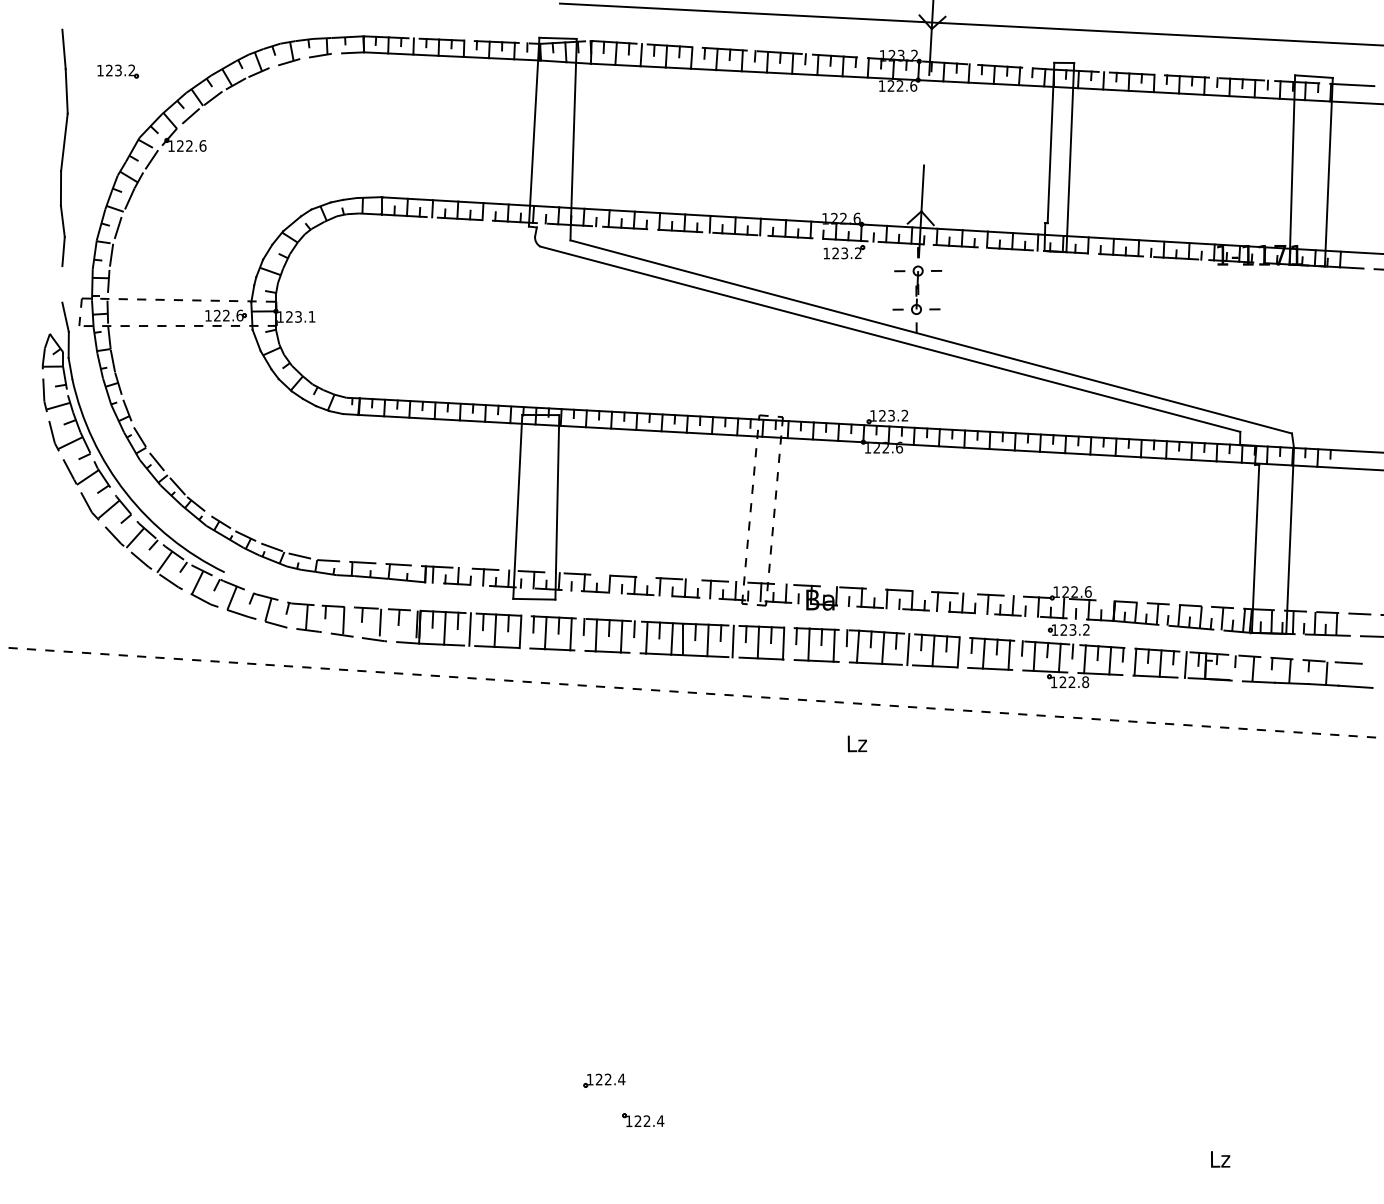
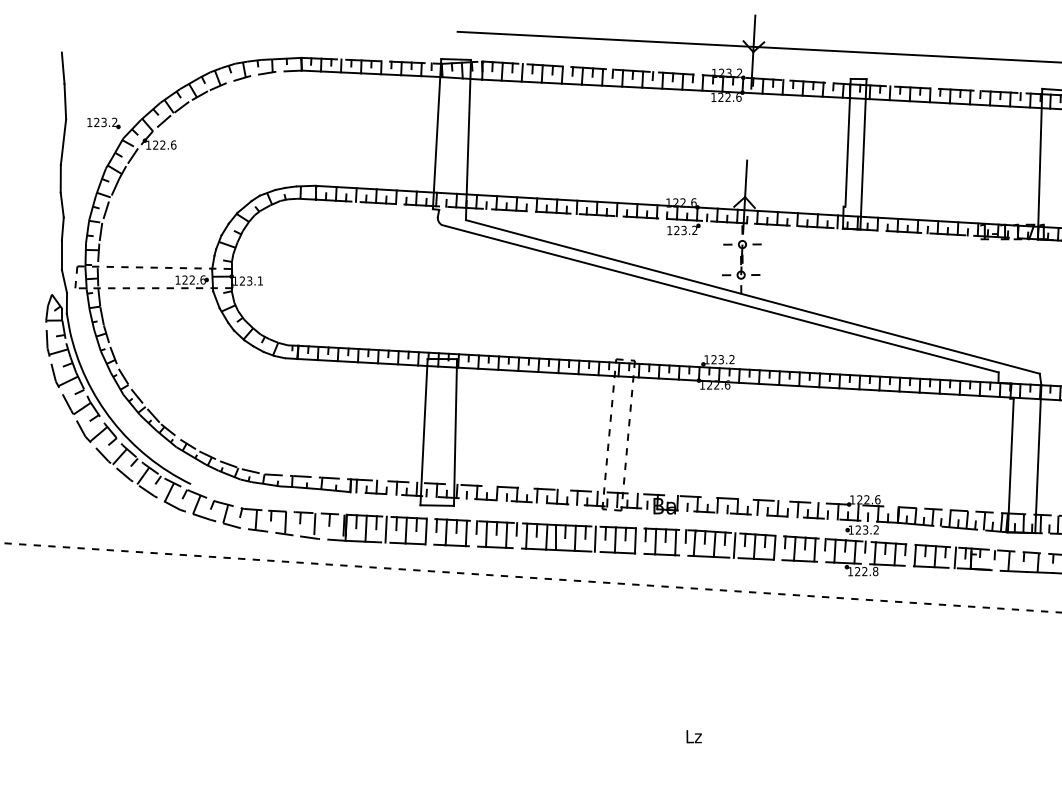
part: (118, 71) -> (104, 123), moved
line: (62, 284) -> (61, 255), added
text: (857, 743) -> (694, 736), moved

